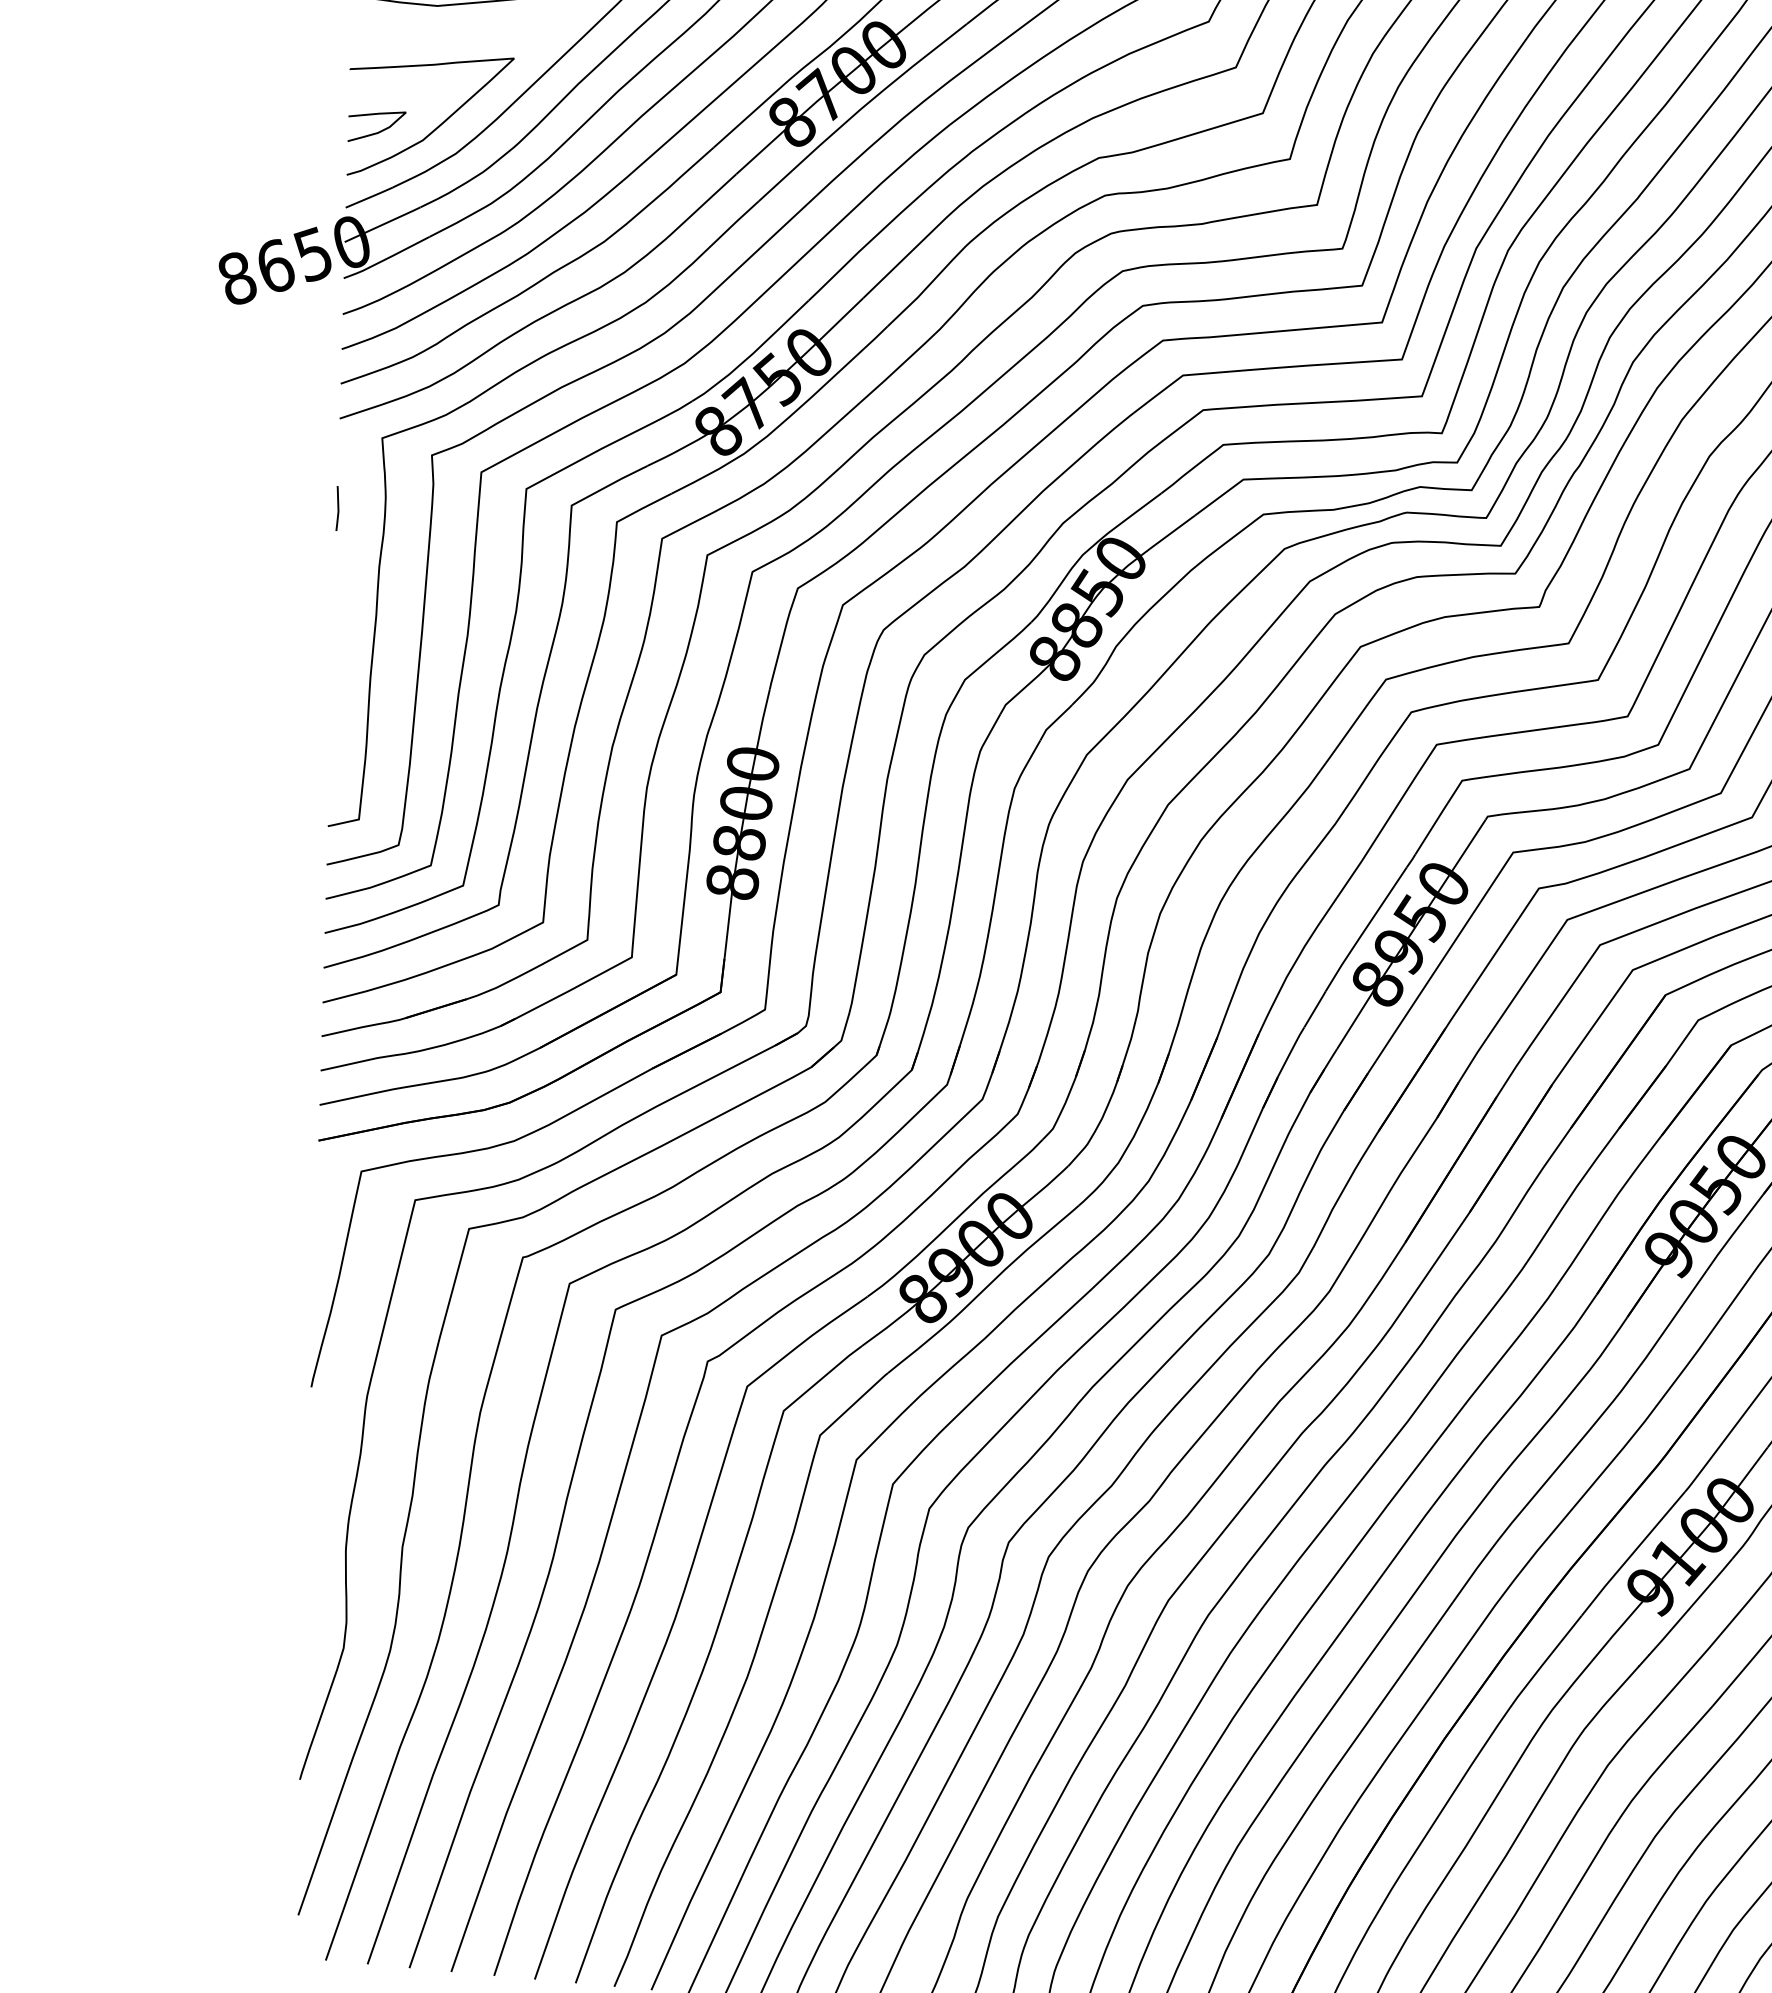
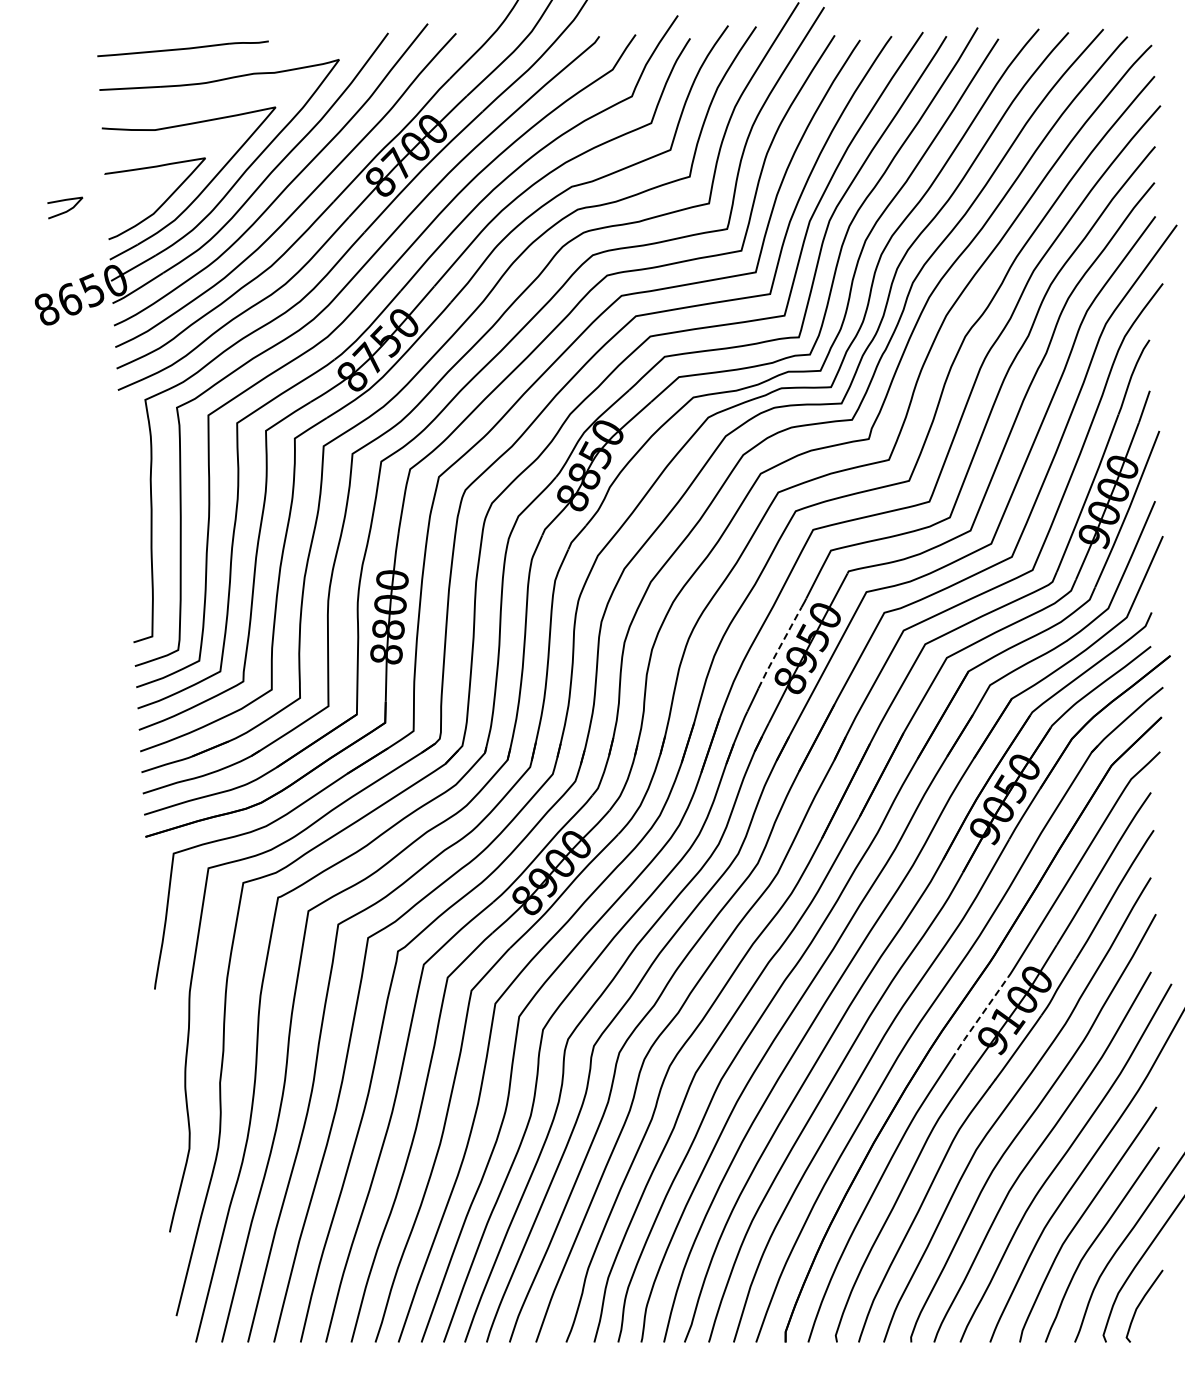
curve: (378, 130) -> (66, 210), moved
line: (337, 507) -> (121, 445), removed
line: (1365, 930) -> (779, 648), solid -> dashed
line: (1632, 1554) -> (979, 1018), solid -> dashed

